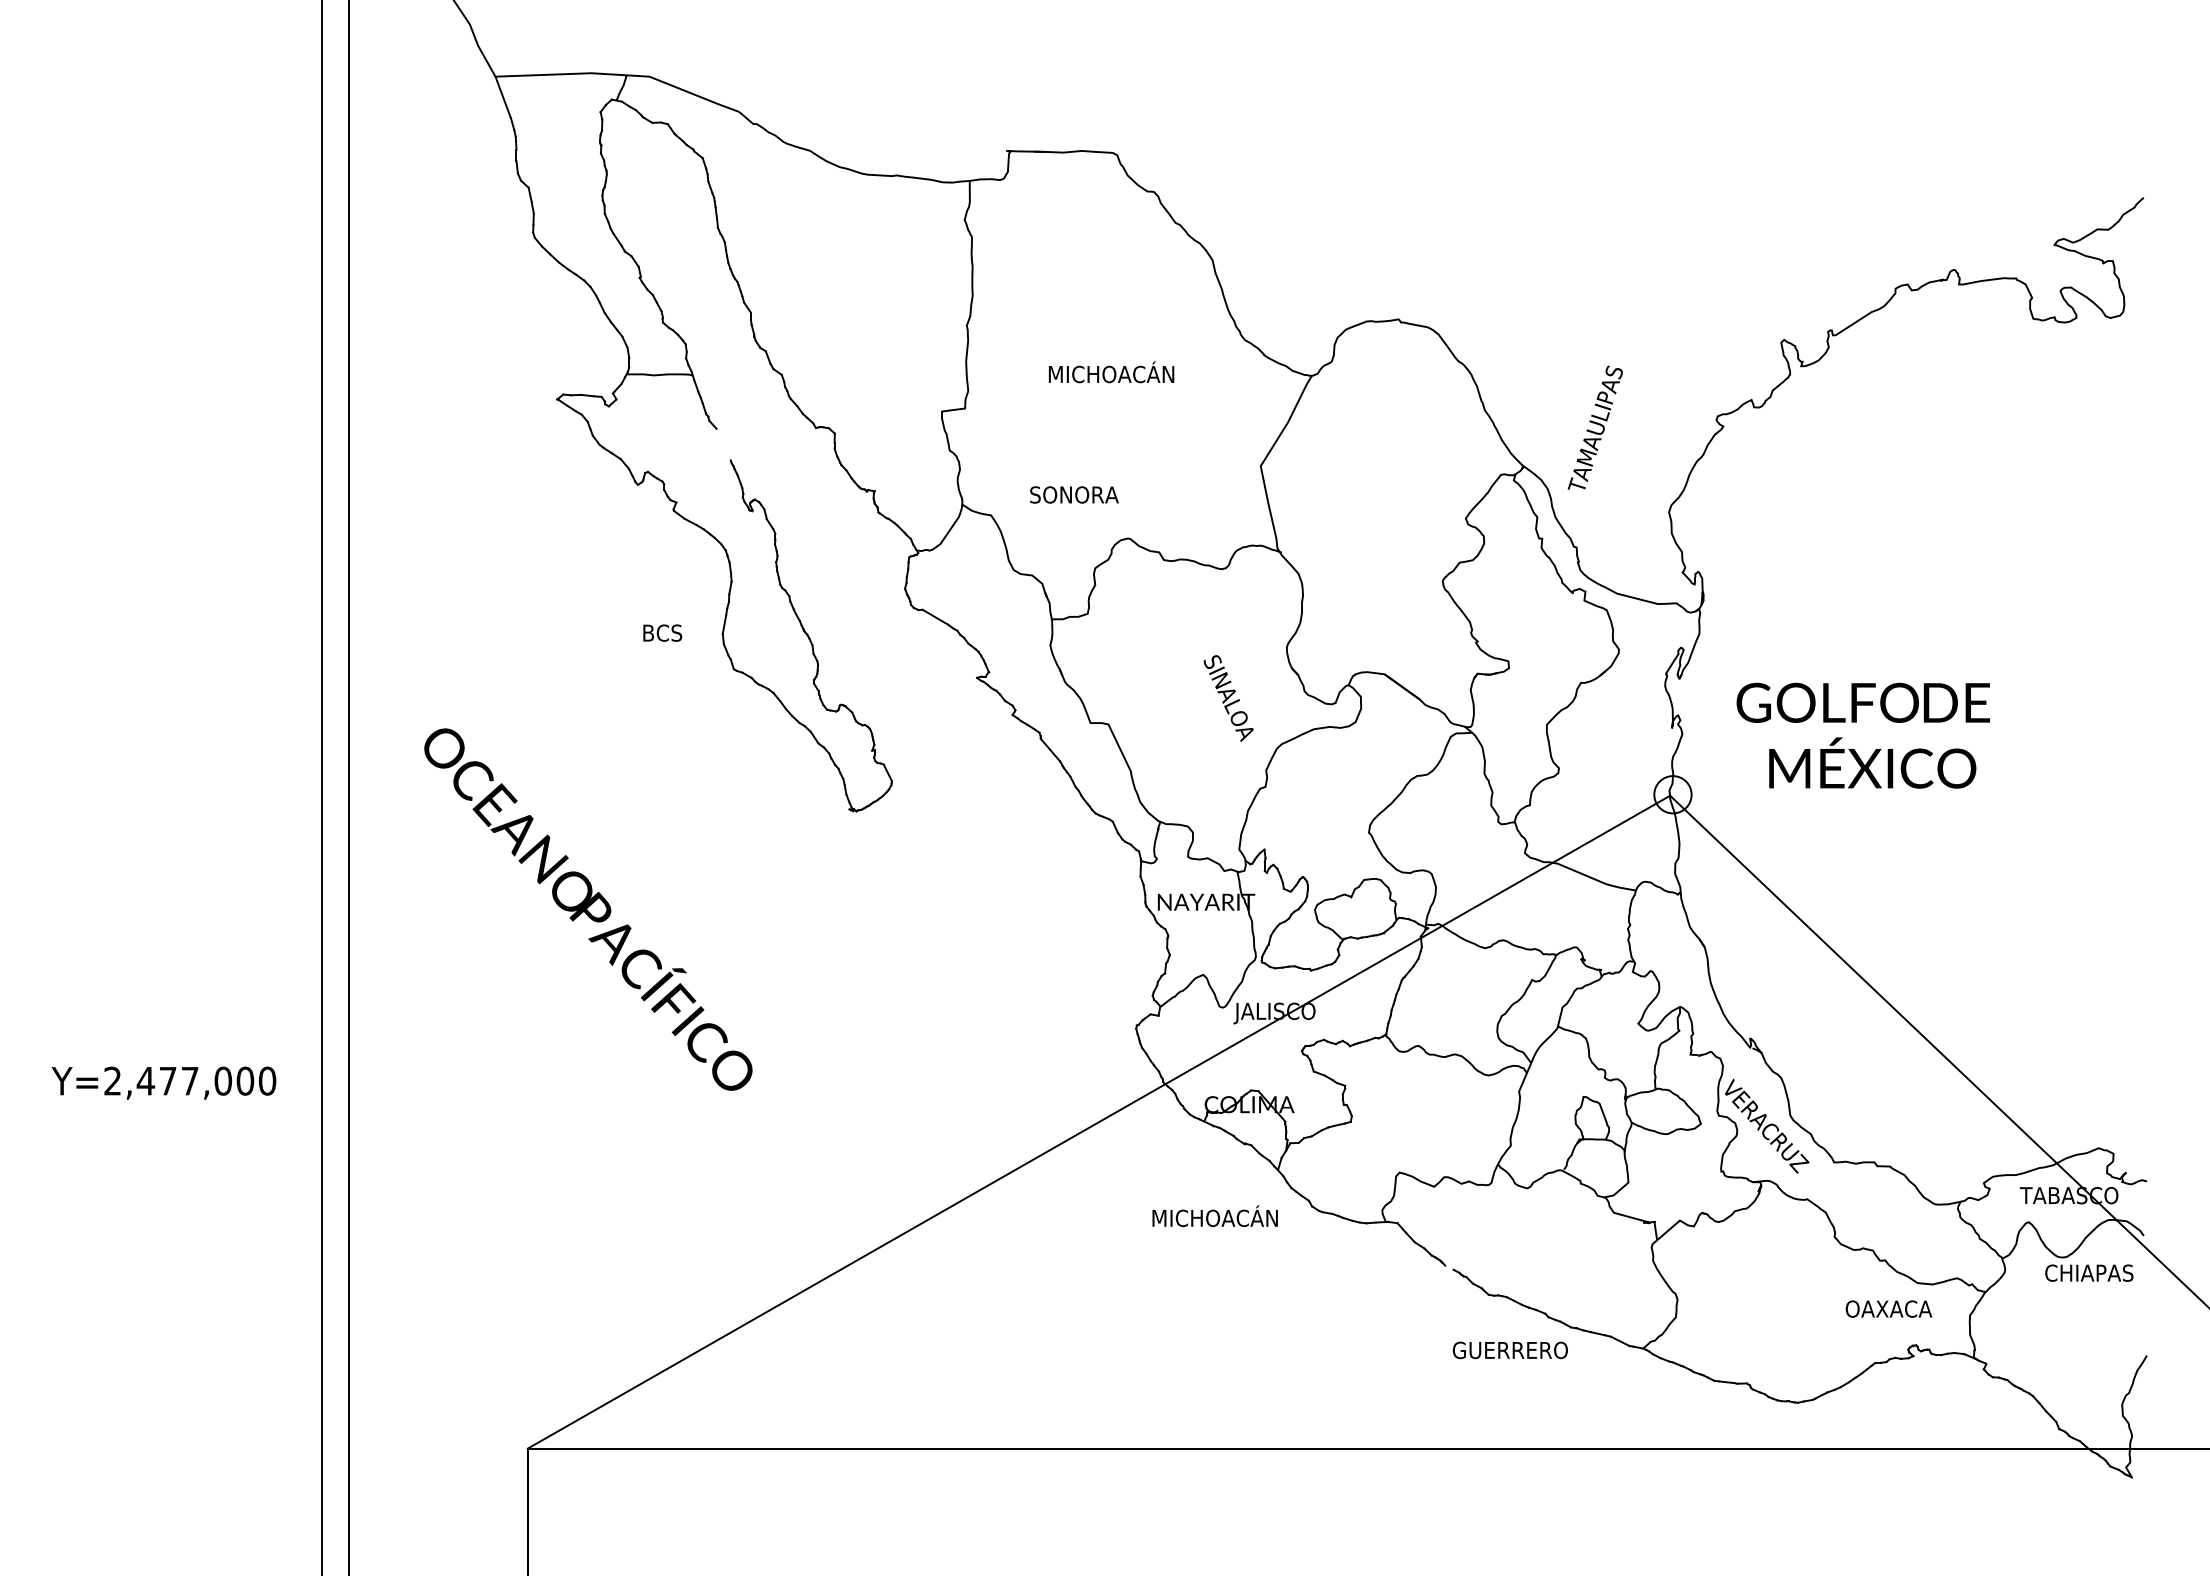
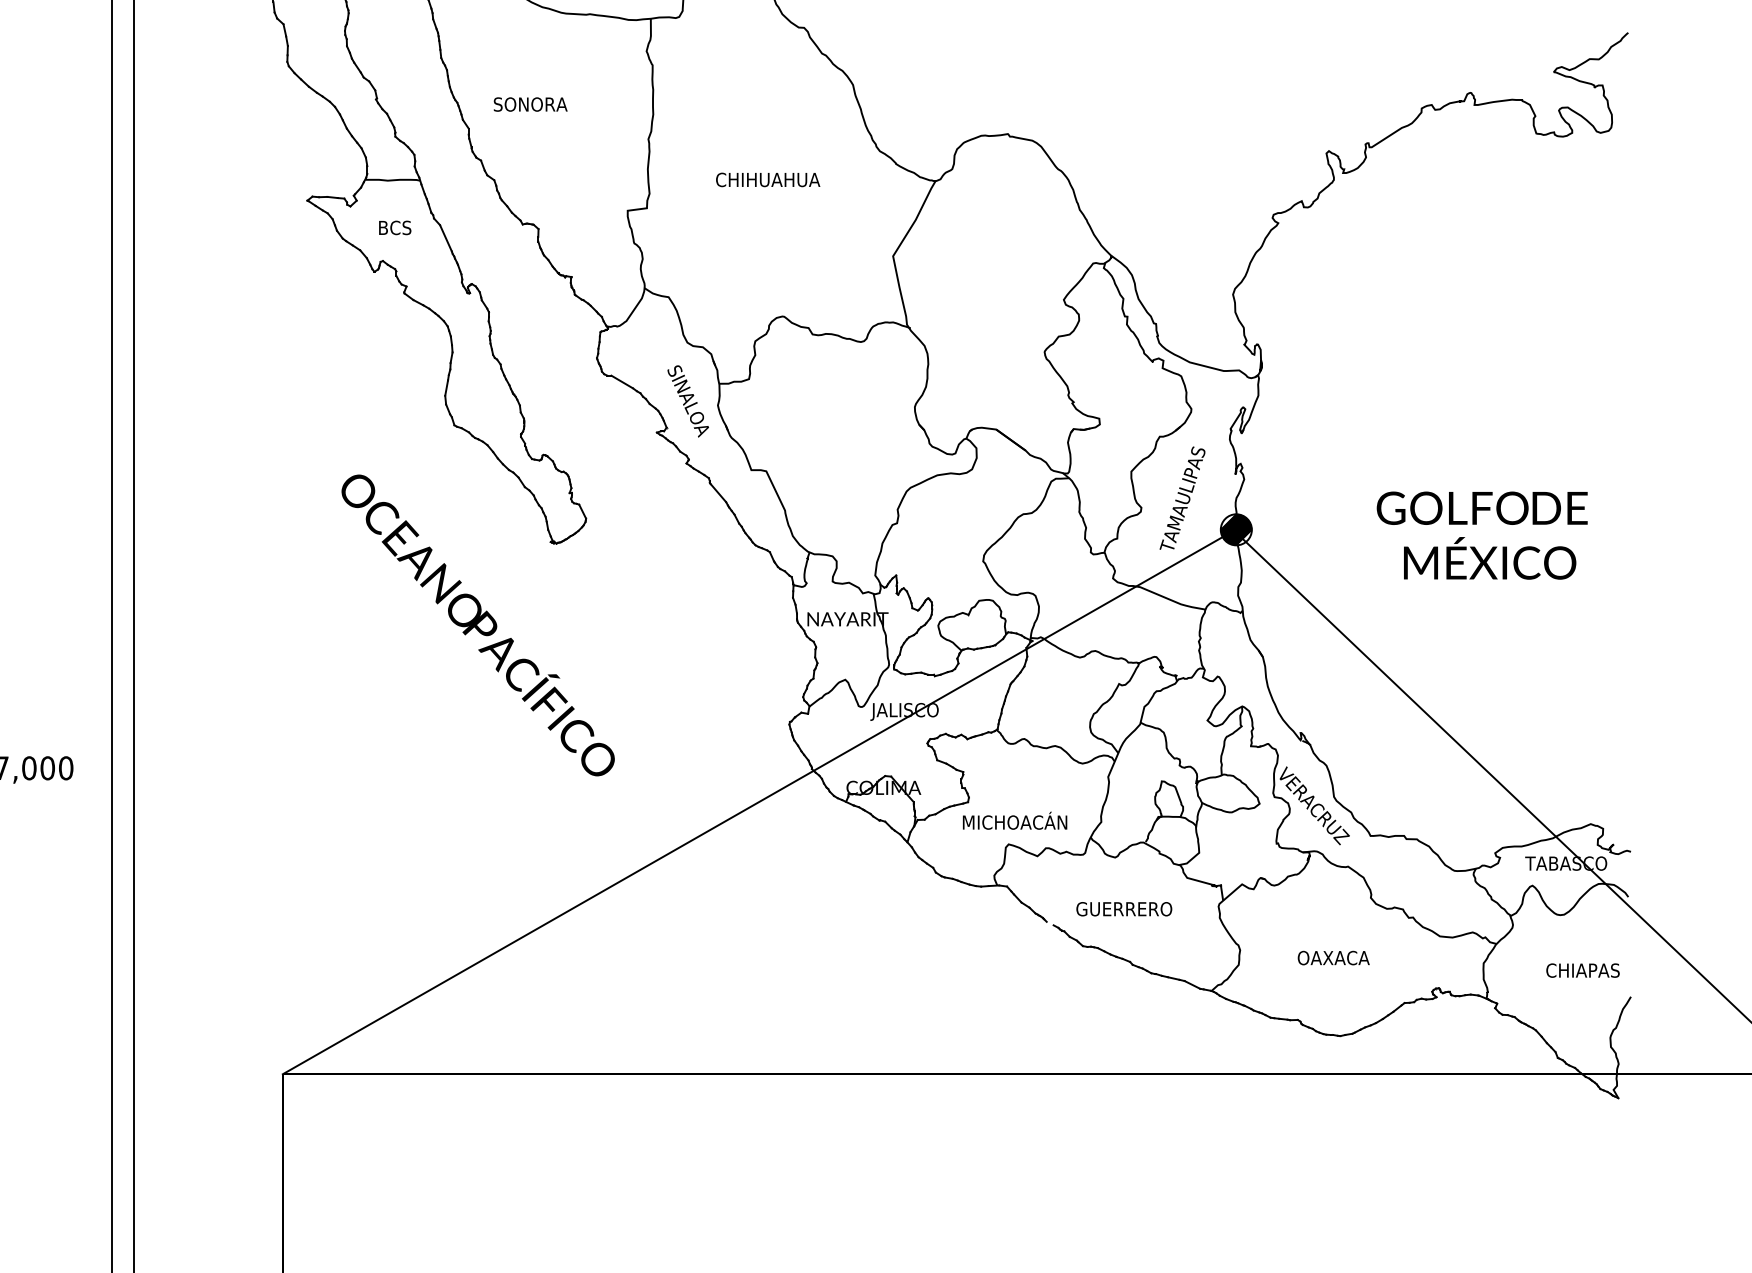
text: (1111, 372) -> (768, 178), MICHOACÁN -> CHIHUAHUA
text: (1594, 427) -> (1181, 497), moved
line: (723, 444) -> (445, 238), added
text: (1074, 494) -> (530, 104), moved
text: (662, 632) -> (395, 227), moved
text: (1228, 698) -> (688, 401), moved
text: (1862, 735) -> (1481, 535), moved
hatch: (1672, 794) -> (1235, 529), added
text: (588, 909) -> (478, 625), moved
text: (1214, 1216) -> (1014, 821), moved
text: (2089, 1272) -> (1583, 970), moved
text: (1888, 1308) -> (1333, 957), moved
text: (1509, 1350) -> (1123, 909), moved

